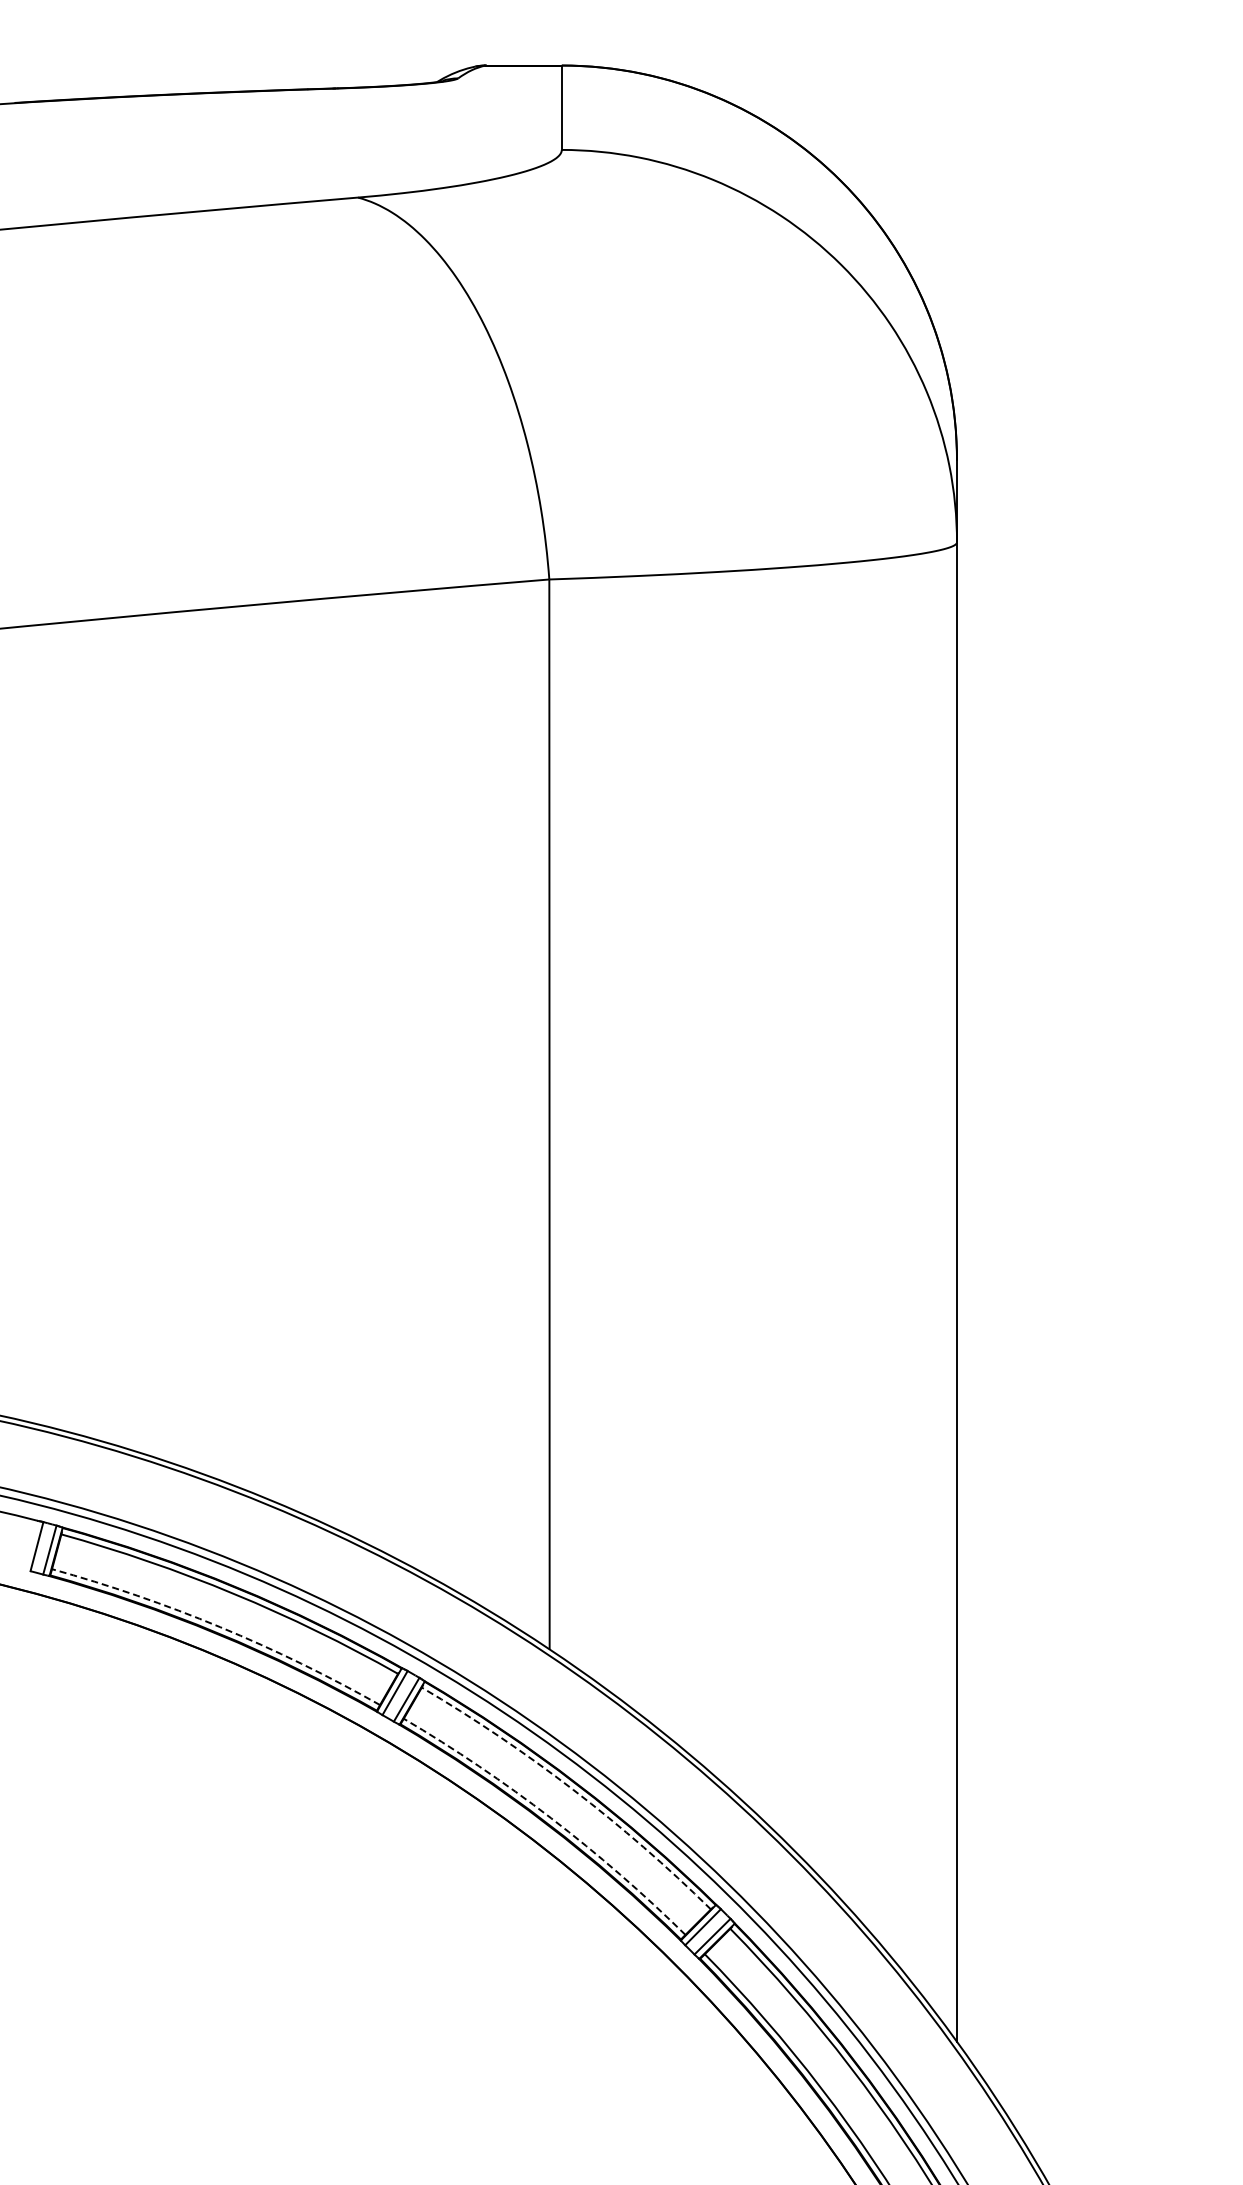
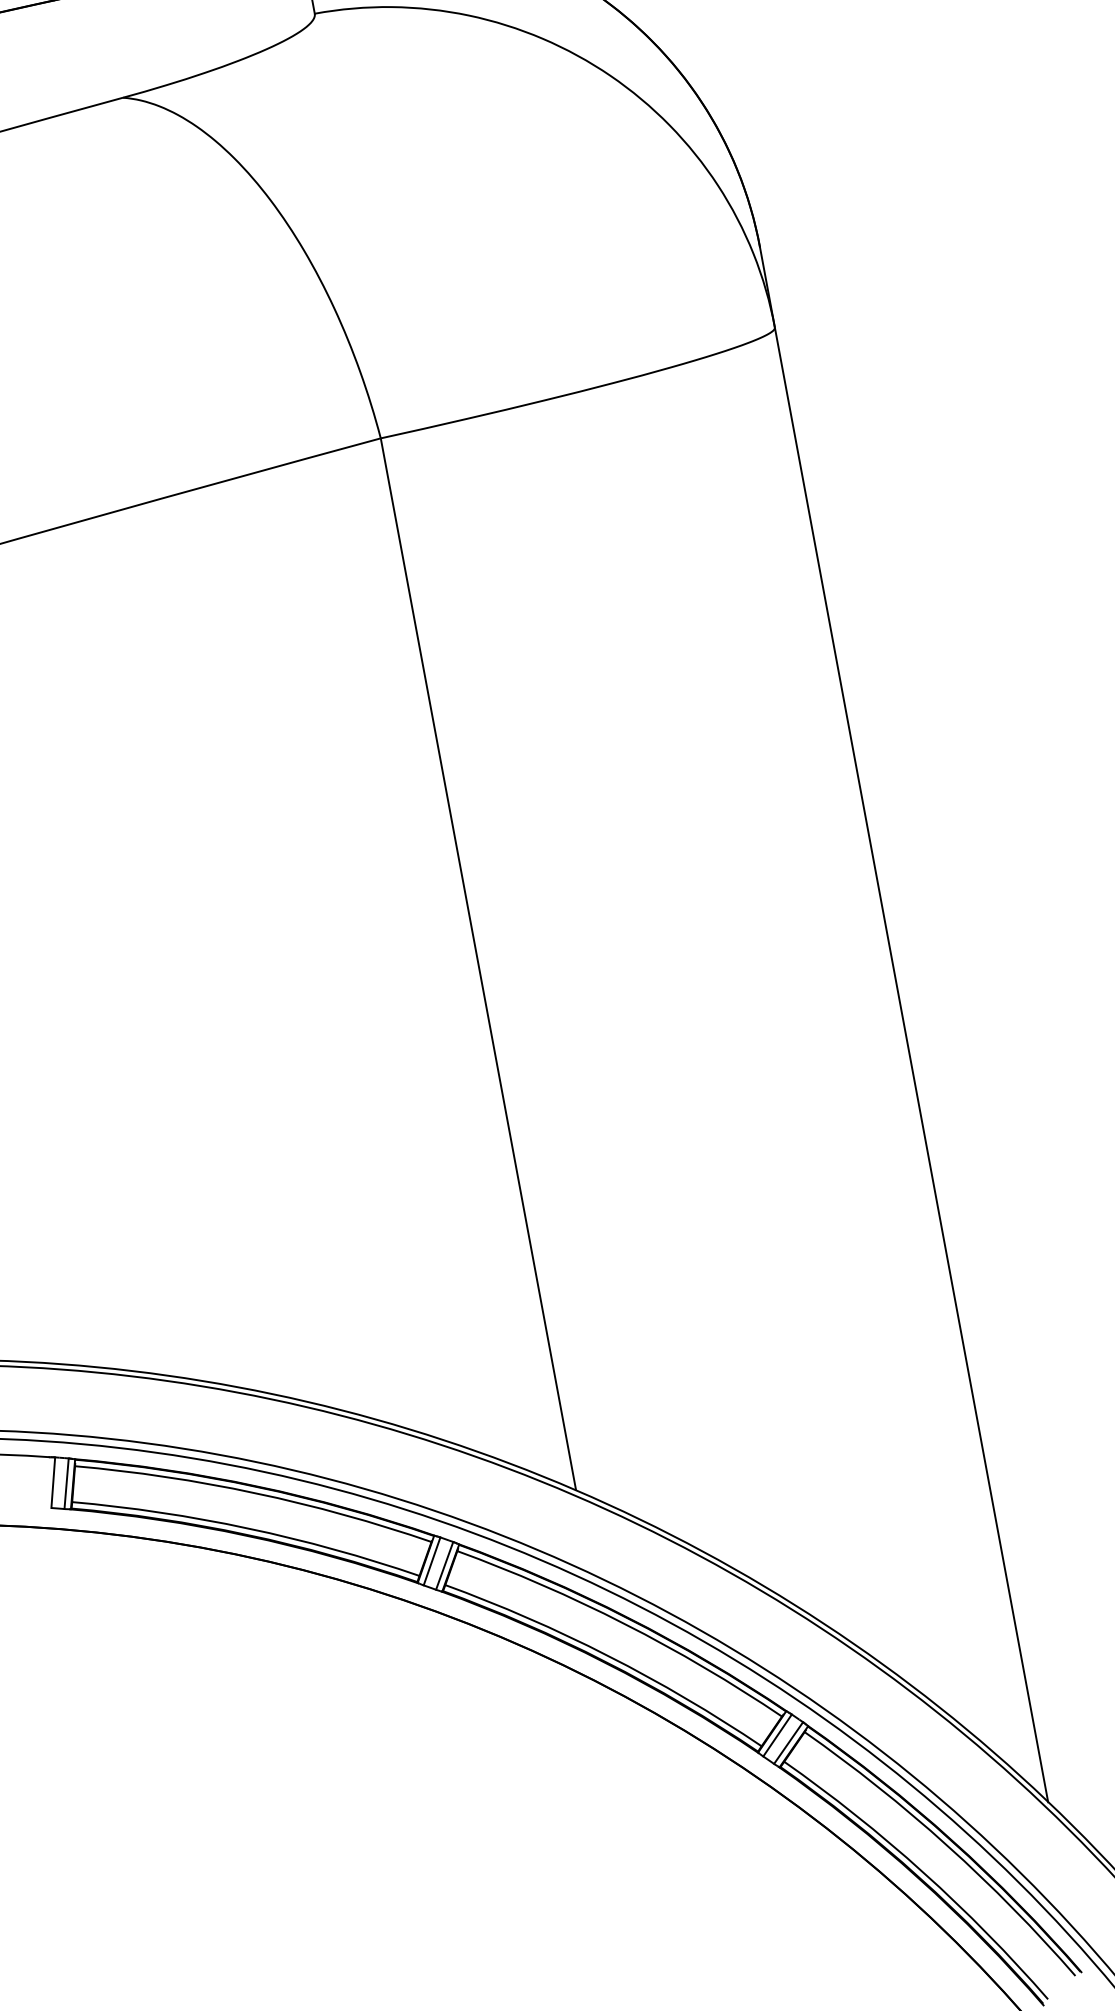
arc: (220, 1627) -> (248, 1528), dashed -> solid
arc: (573, 1789) -> (625, 1623), dashed -> solid
arc: (551, 1818) -> (608, 1656), dashed -> solid

